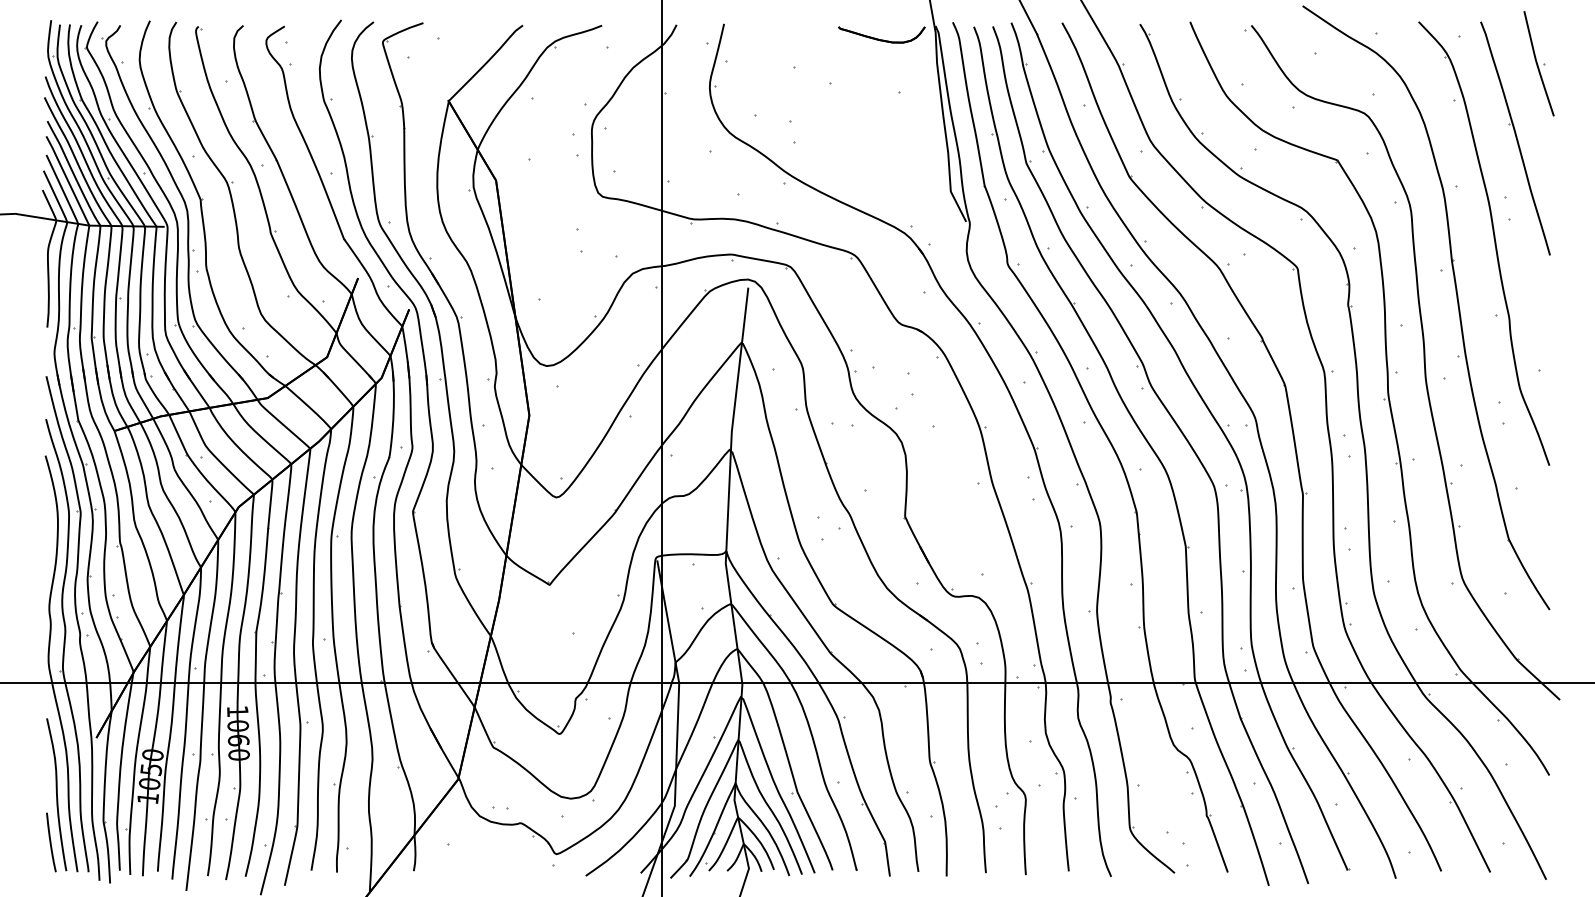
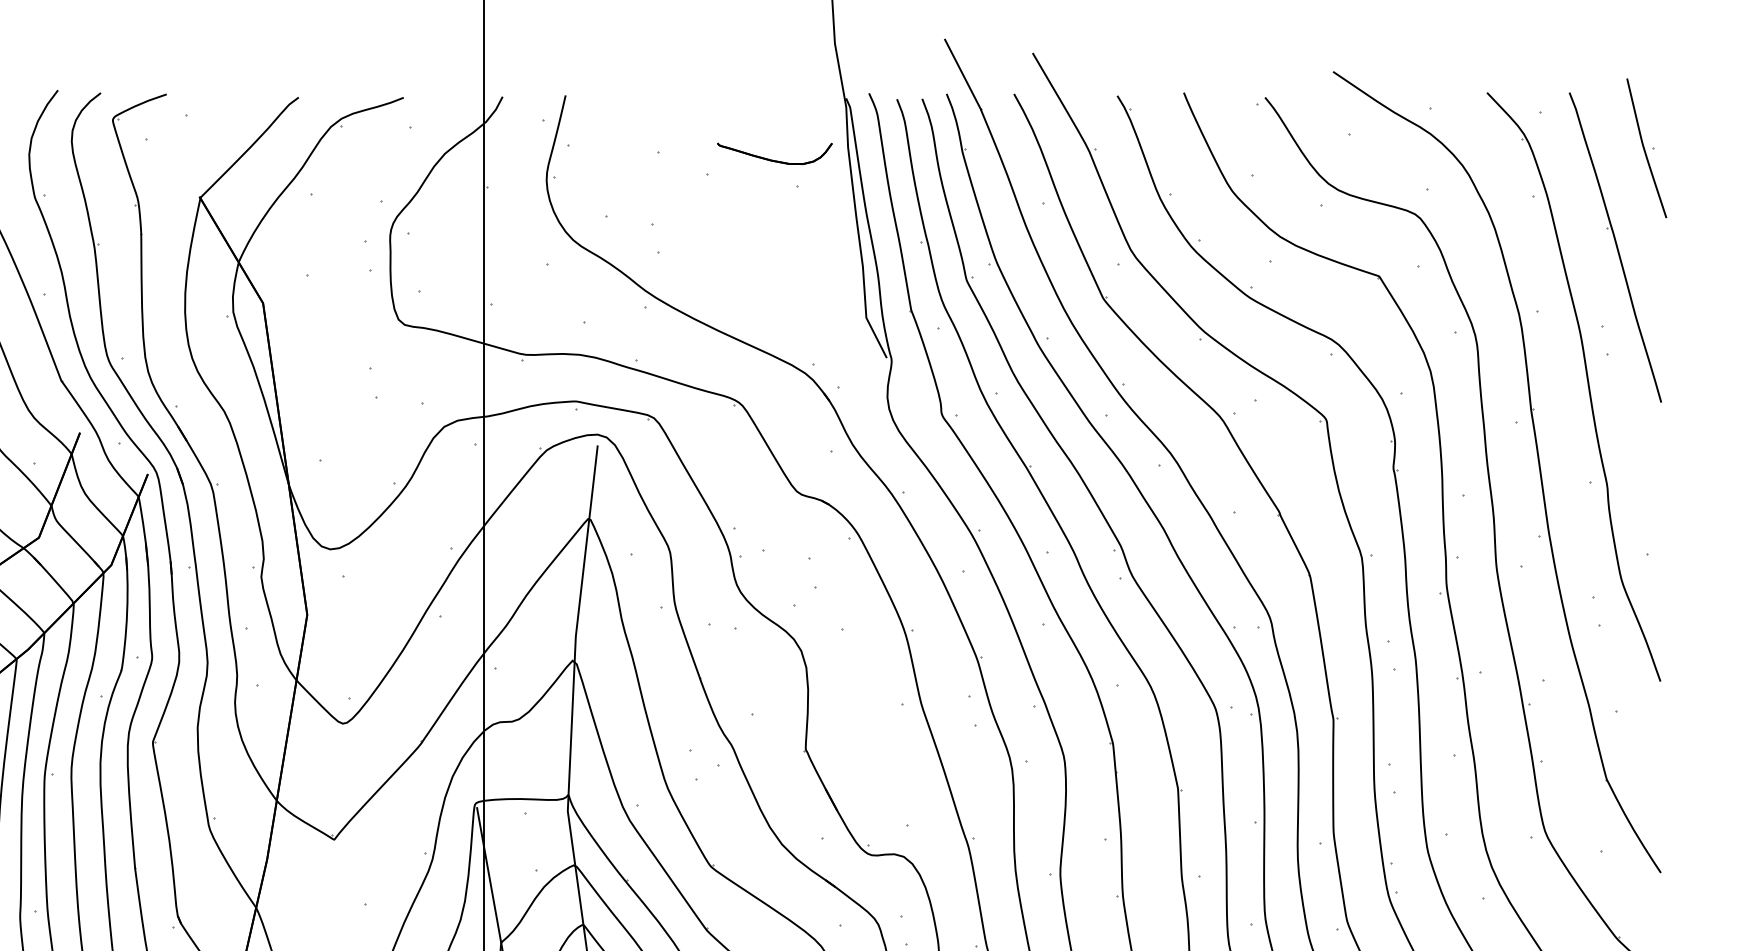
part: (881, 34) -> (774, 153), moved

